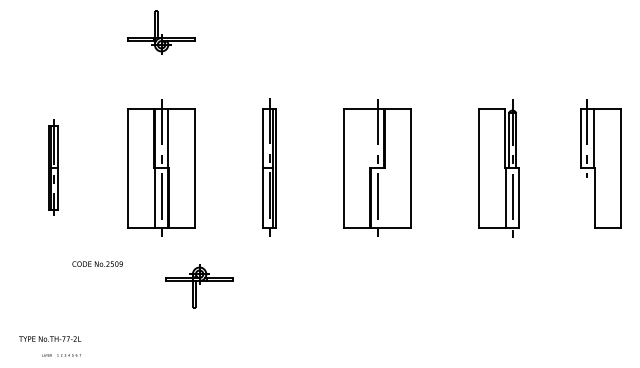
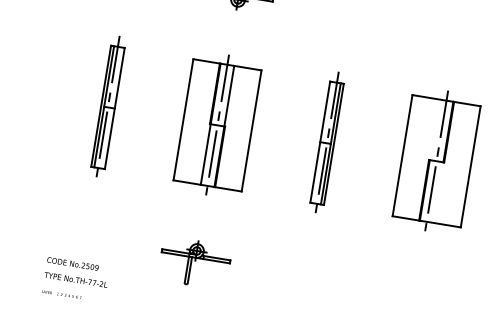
part: (53, 167) -> (107, 106), size x1.43
text: (97, 263) -> (72, 263), moved
part: (199, 286) -> (194, 263), moved
text: (61, 355) -> (61, 294), moved

